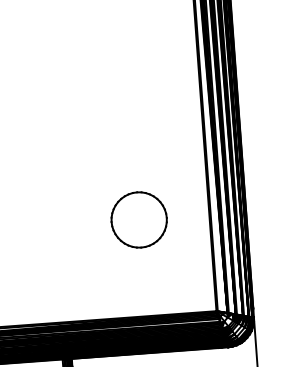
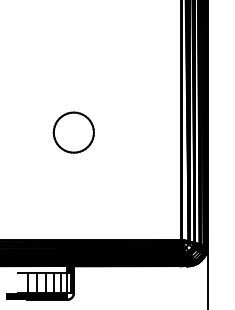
part: (138, 219) -> (73, 132), moved

